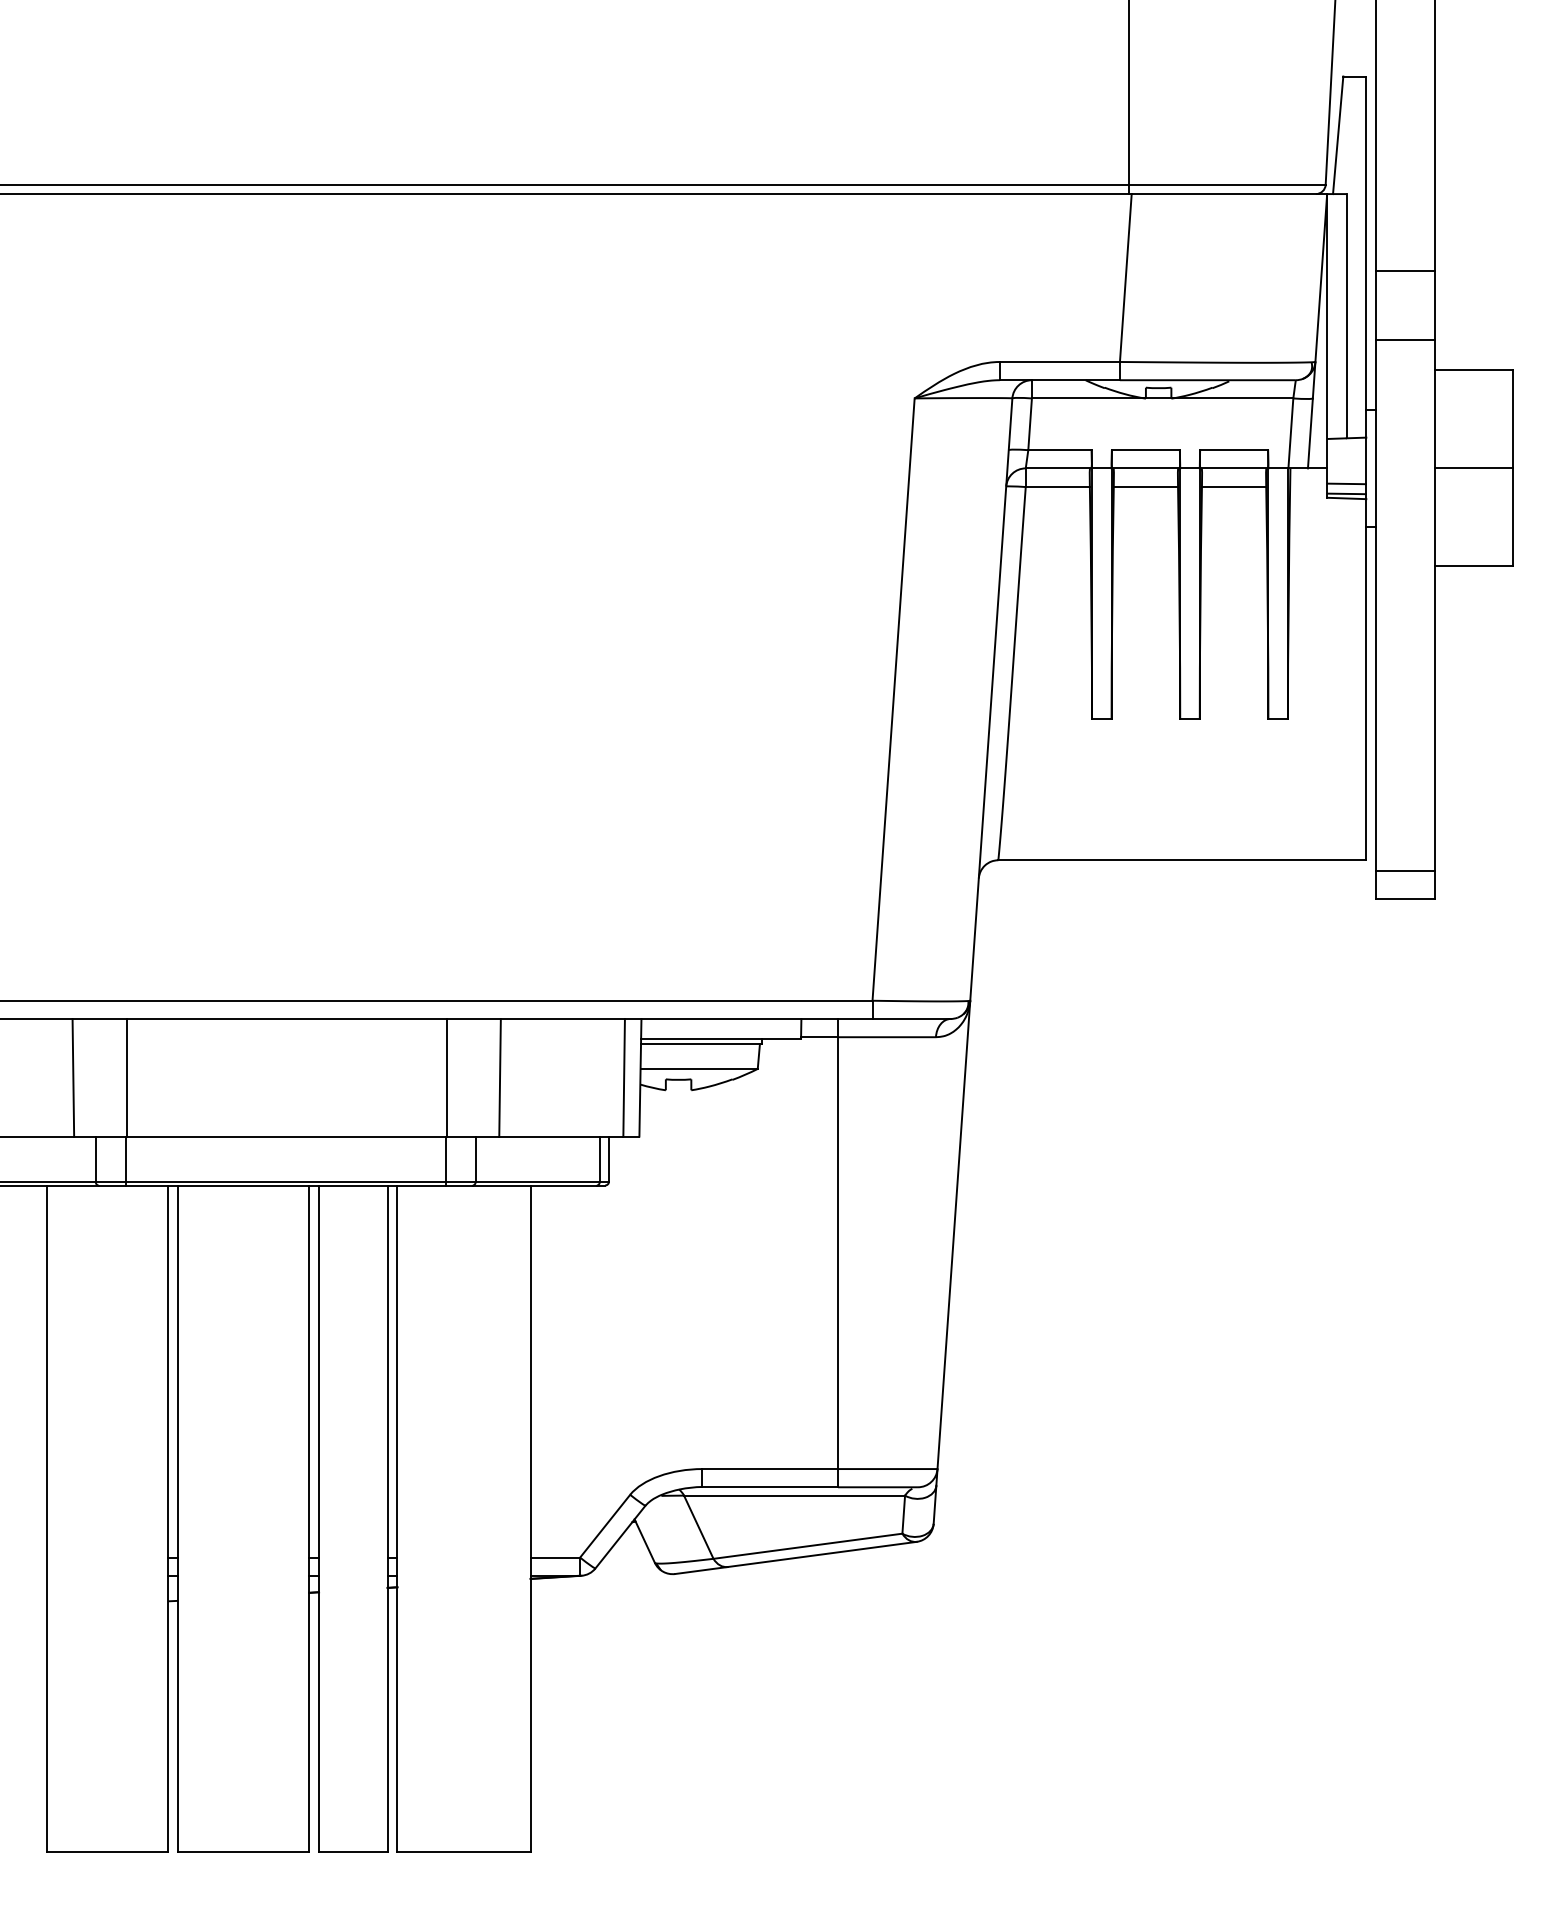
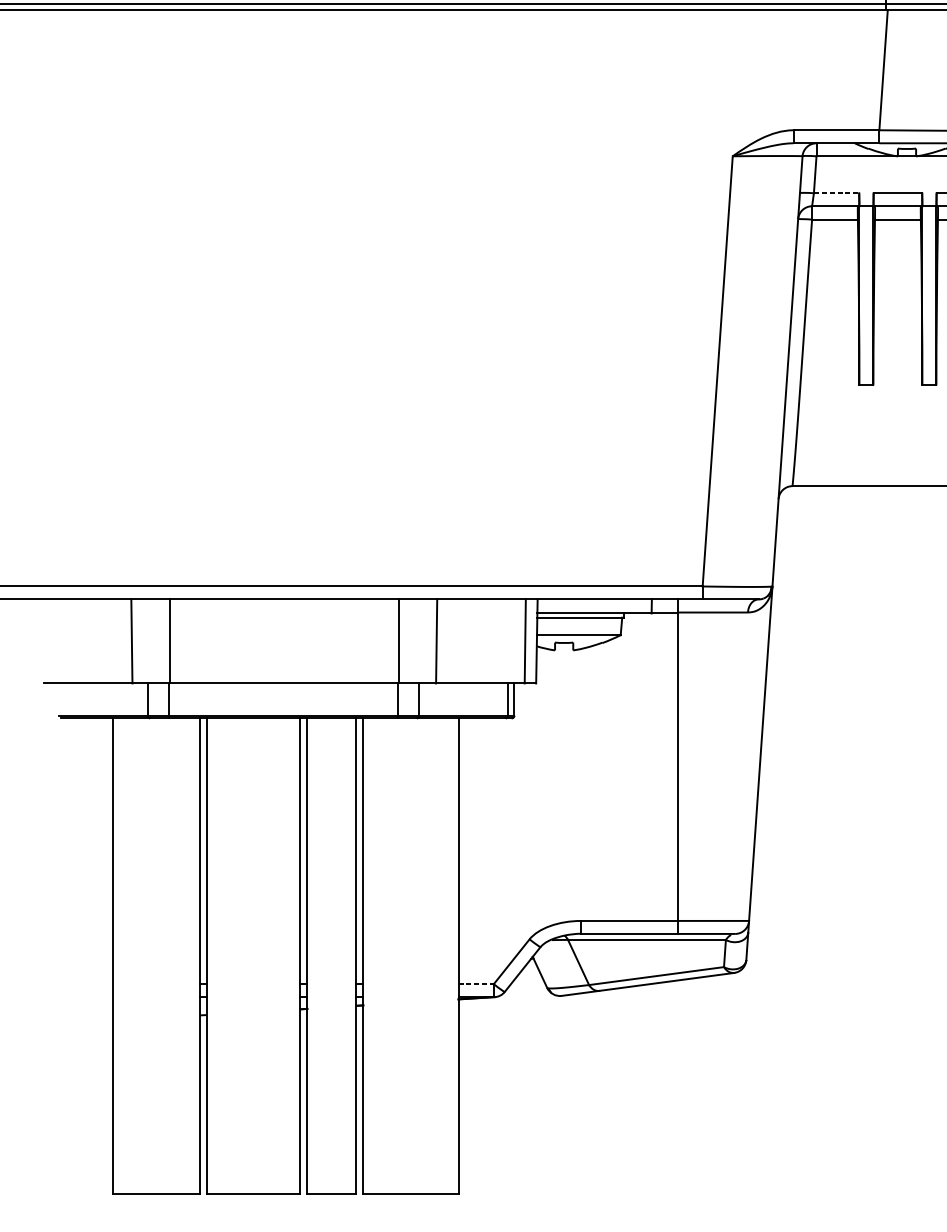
line: (1060, 450) -> (836, 193), solid -> dashed
line: (555, 1557) -> (476, 984), solid -> dashed

